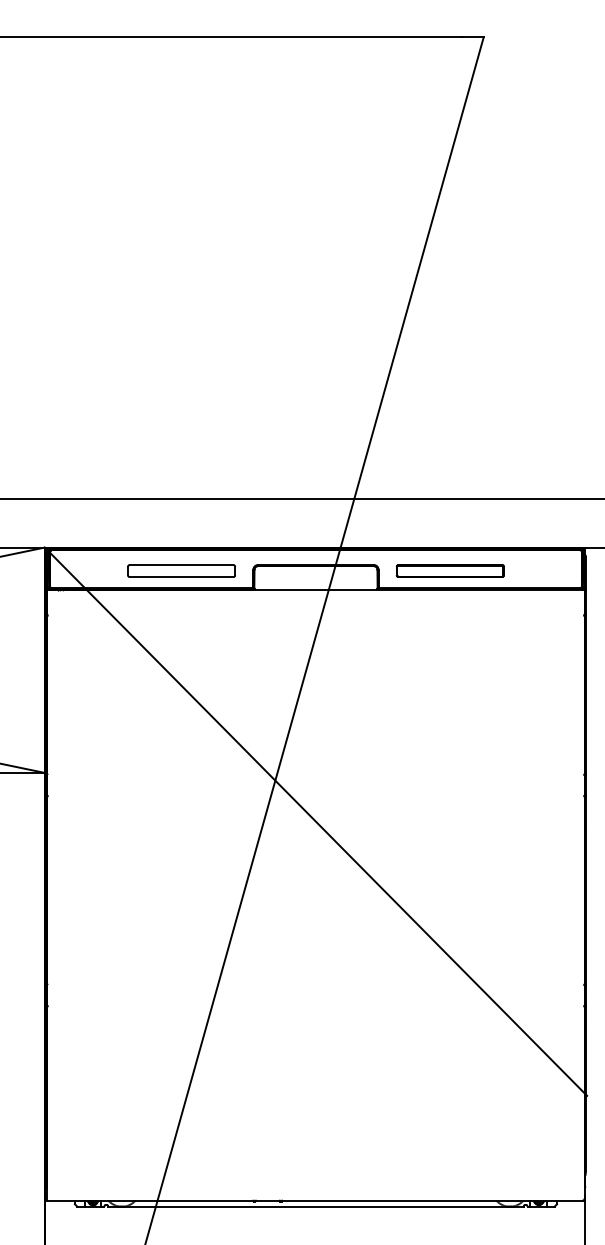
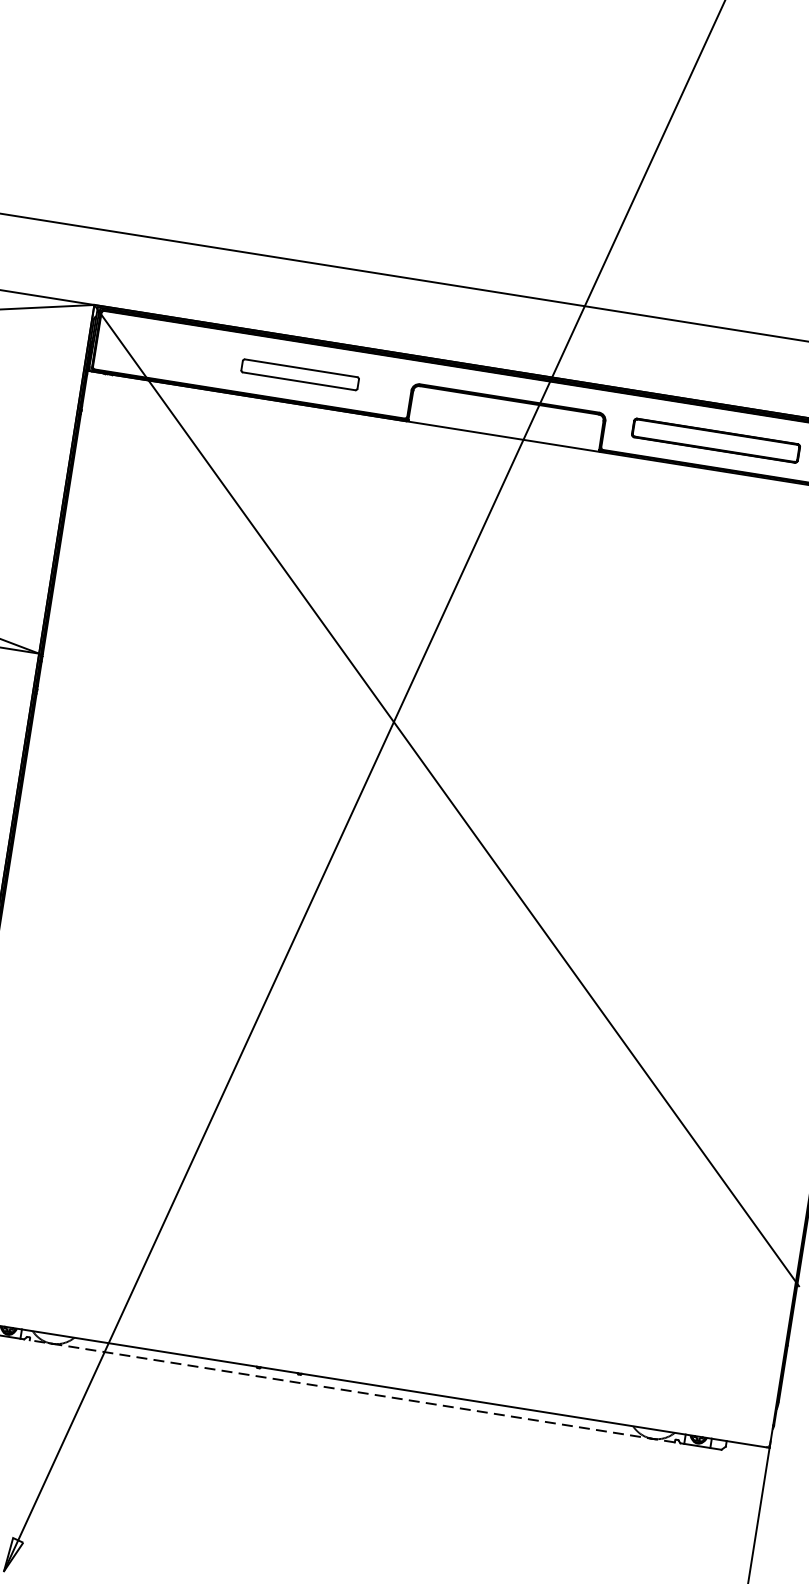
part: (181, 570) -> (300, 373), size x0.7
line: (315, 1206) -> (351, 1390), solid -> dashed

